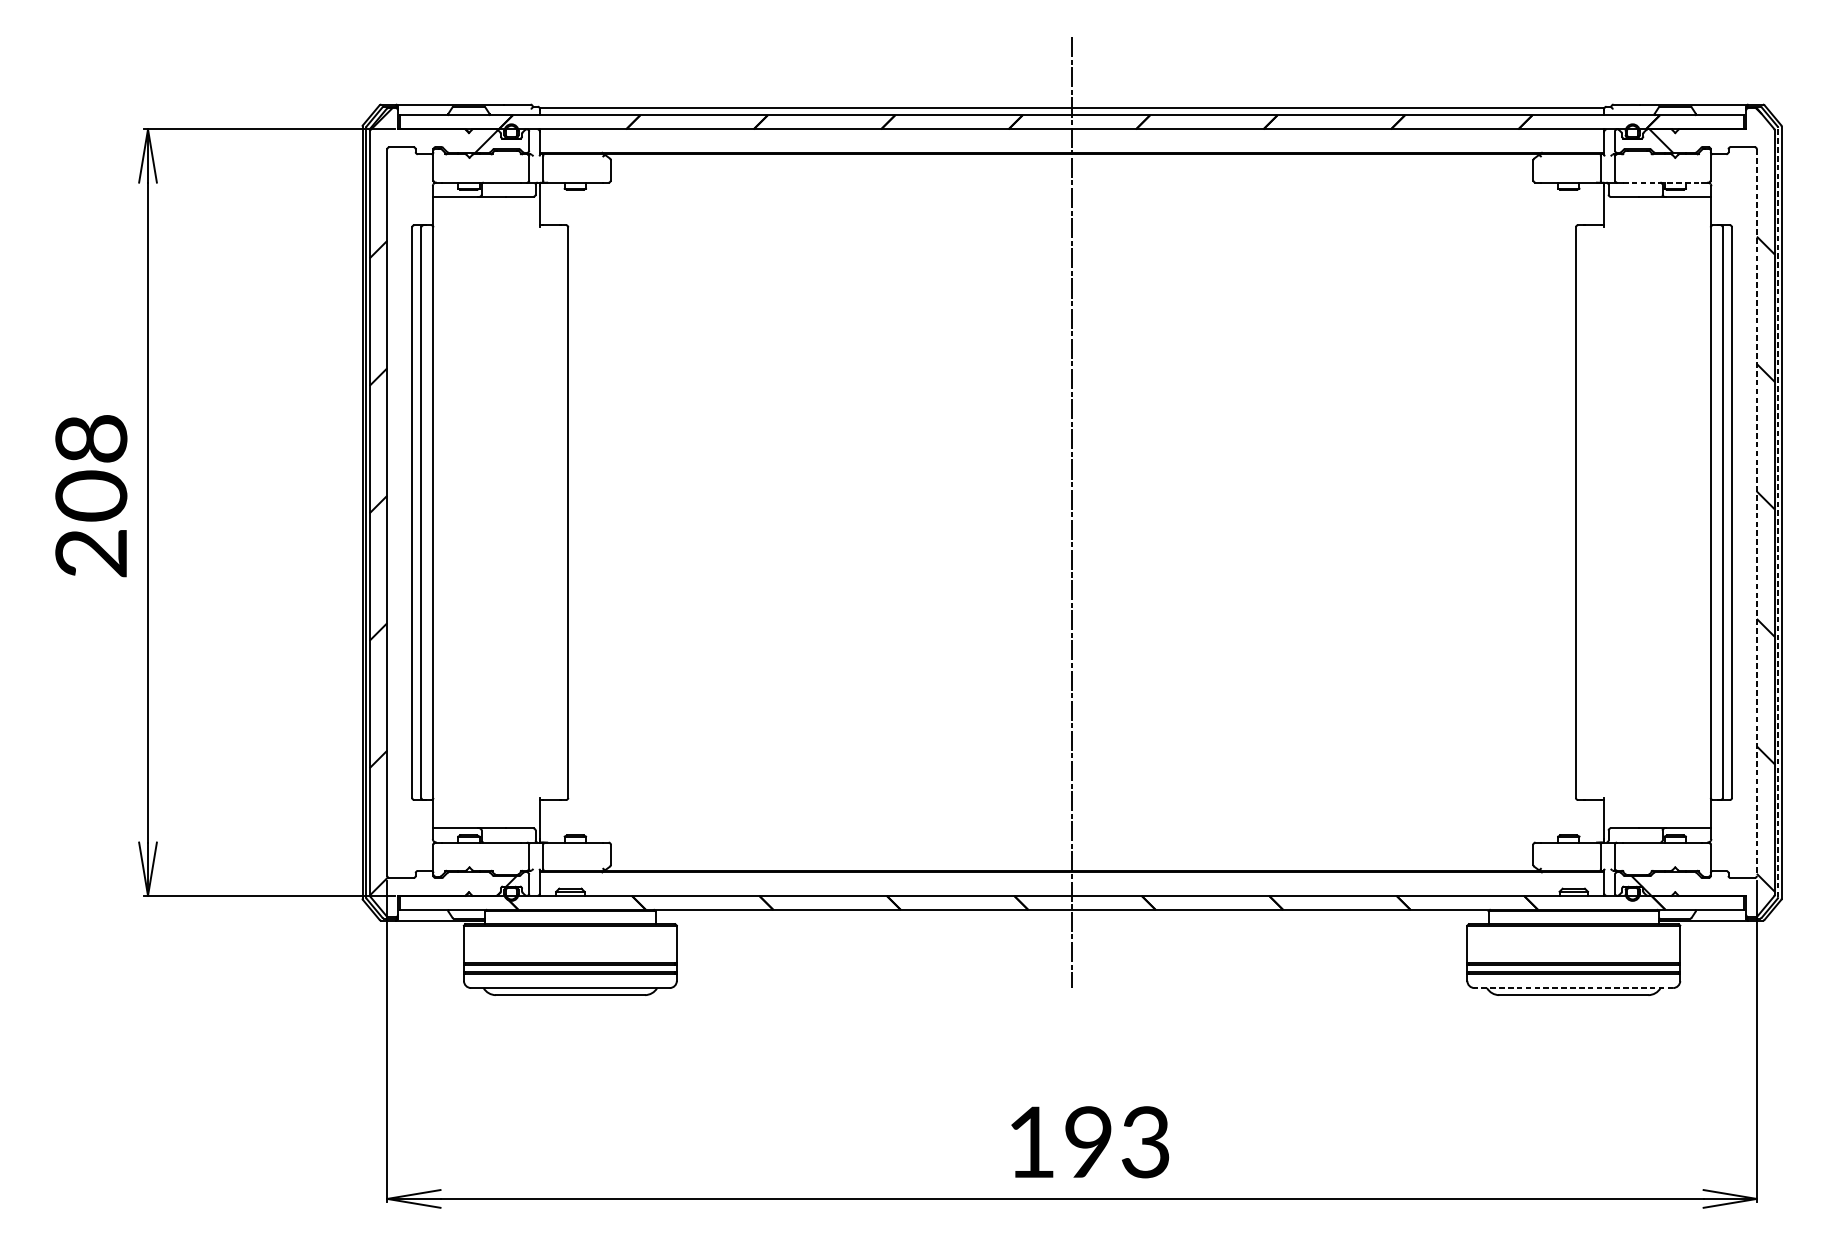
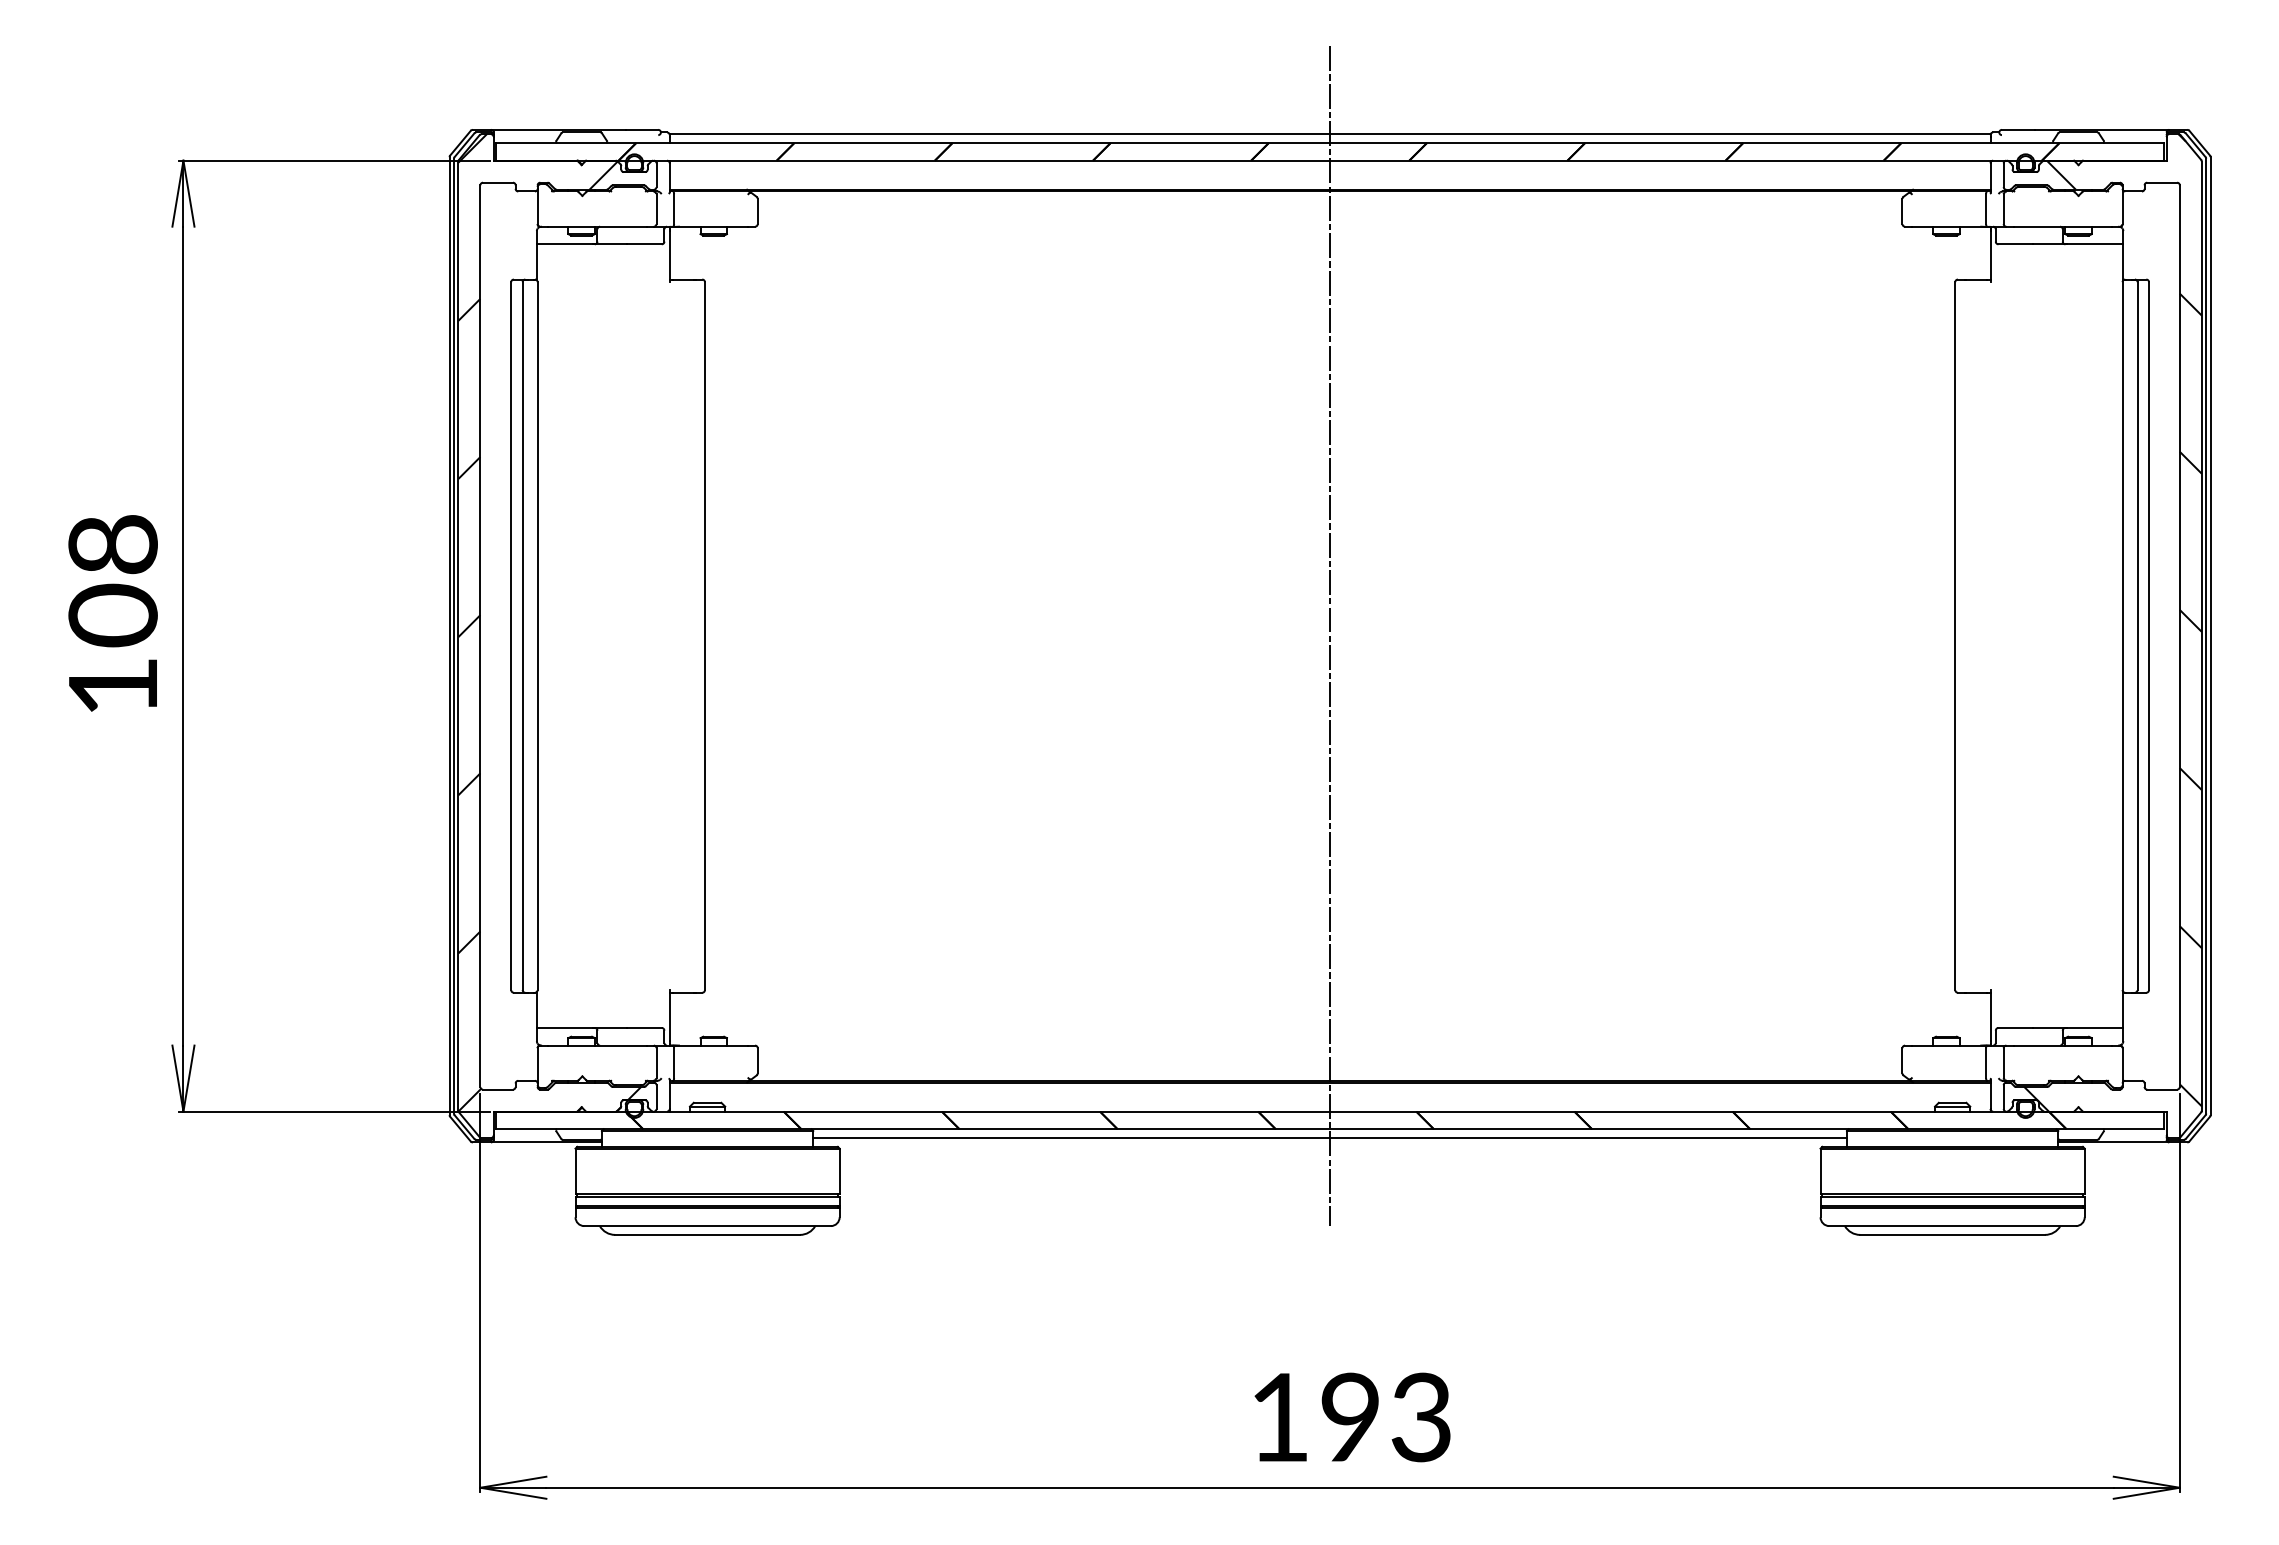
line: (1663, 182) -> (2063, 226), dashed -> solid
line: (1756, 512) -> (2179, 636), dashed -> solid
line: (1778, 512) -> (2206, 635), dashed -> solid
text: (90, 553) -> (112, 686), 208 -> 108
line: (1071, 917) -> (1329, 1138), added
line: (1573, 988) -> (1952, 1226), dashed -> solid

